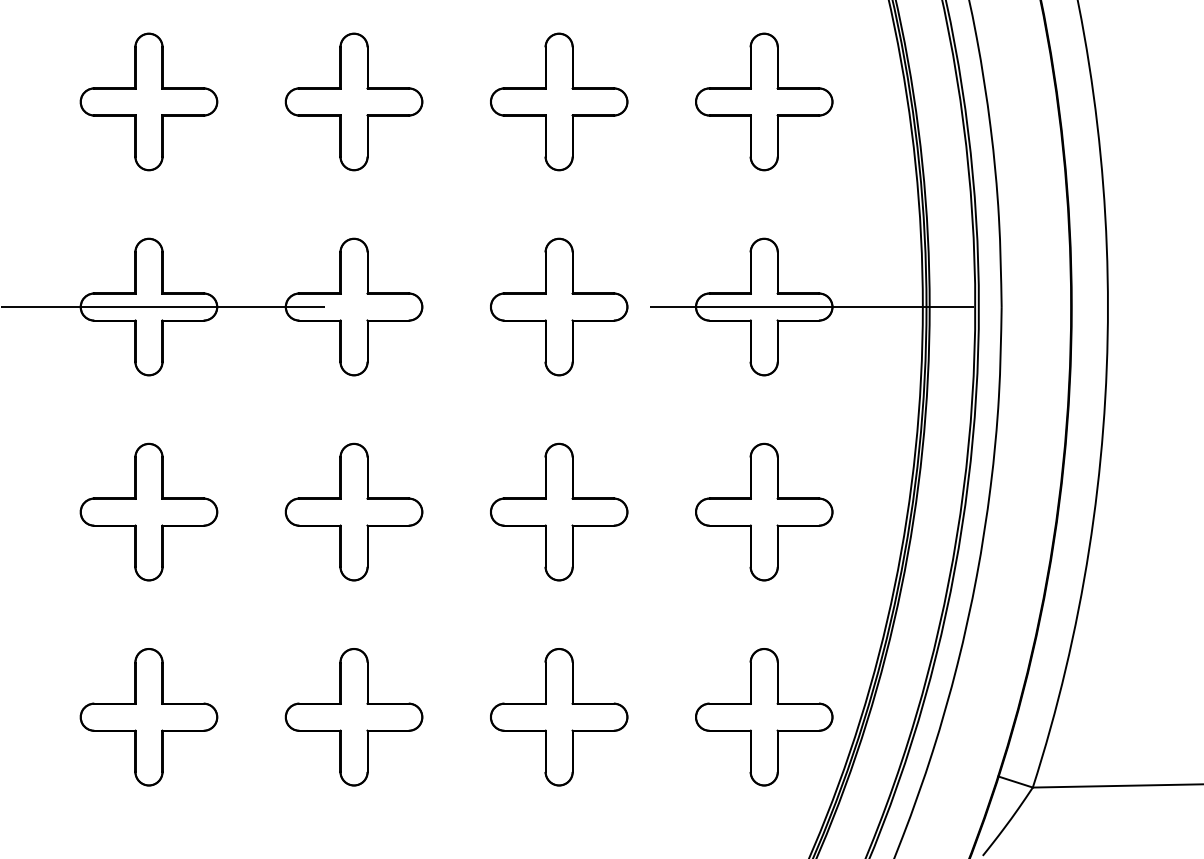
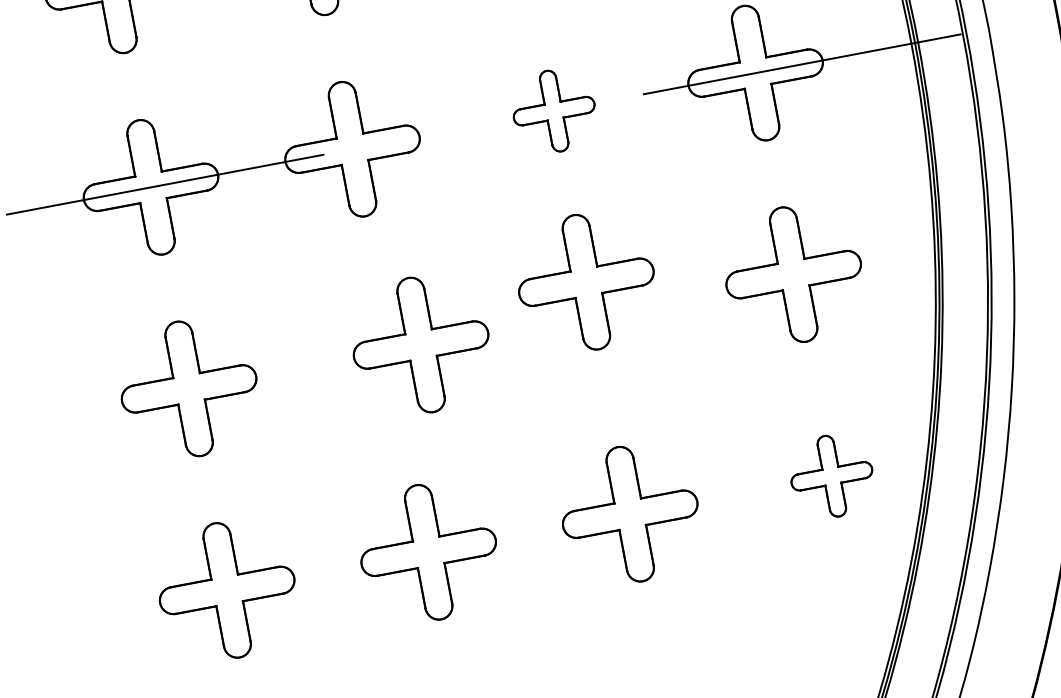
part: (559, 306) -> (554, 110), size x0.6
part: (353, 511) -> (420, 344), moved
part: (559, 511) -> (586, 281), moved
part: (764, 717) -> (832, 476), size x0.6

